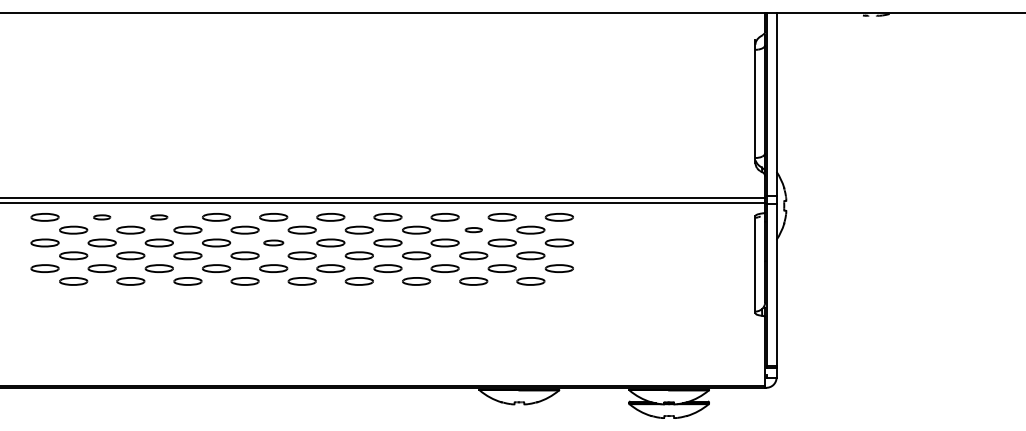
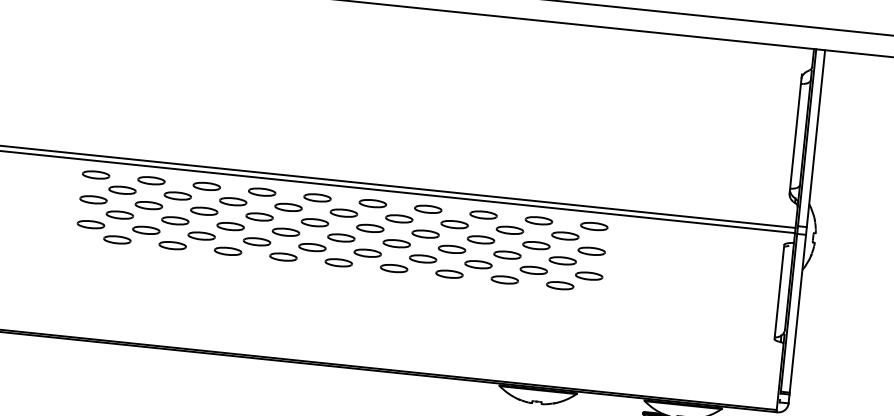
part: (101, 217) -> (150, 180), size x1.67
part: (158, 217) -> (205, 186), size x1.67
part: (473, 229) -> (509, 229), size x1.67
part: (273, 242) -> (314, 222), size x1.43

